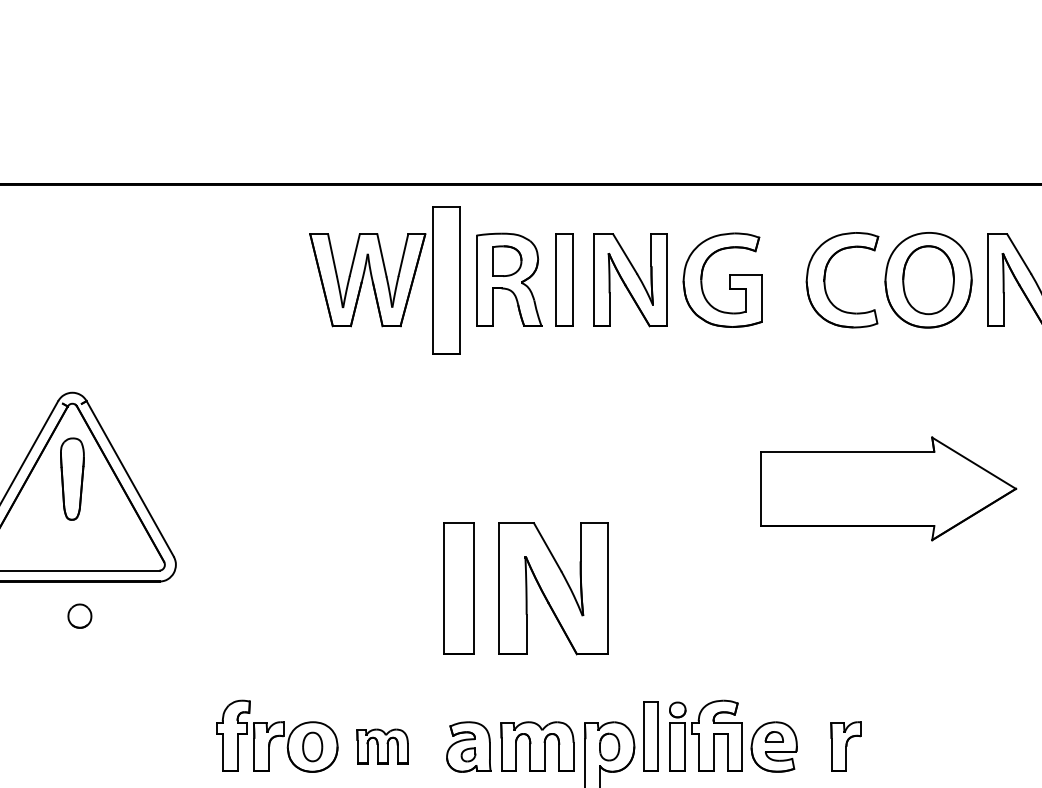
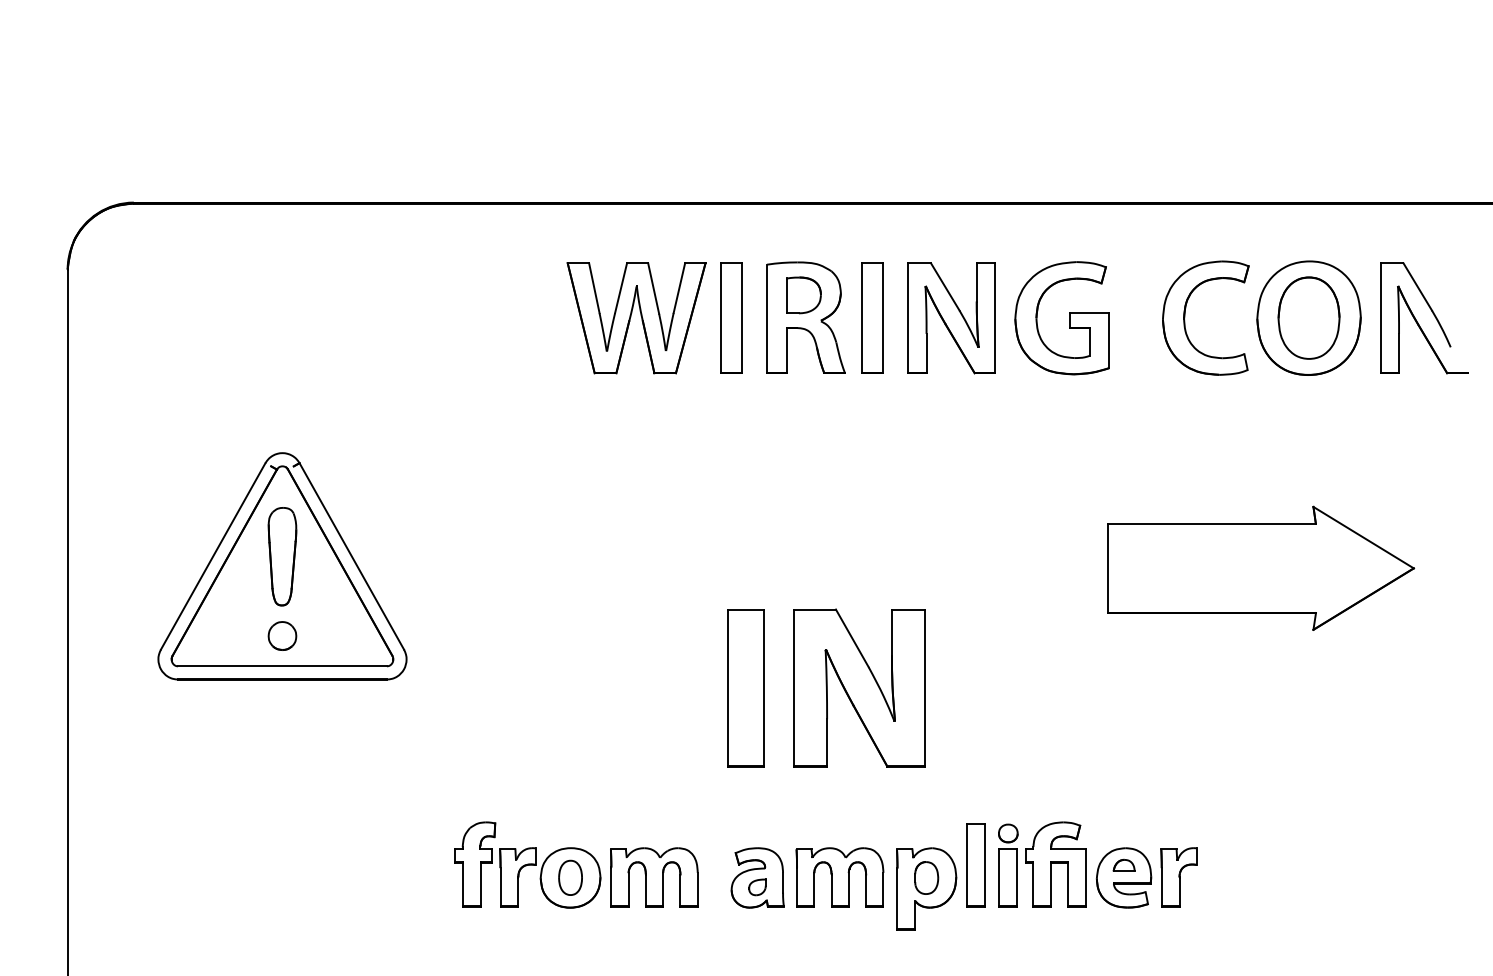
part: (446, 279) -> (731, 317), size x0.62
part: (79, 615) -> (282, 635), moved
part: (382, 746) -> (654, 877), size x1.43
part: (845, 746) -> (1178, 877), moved

